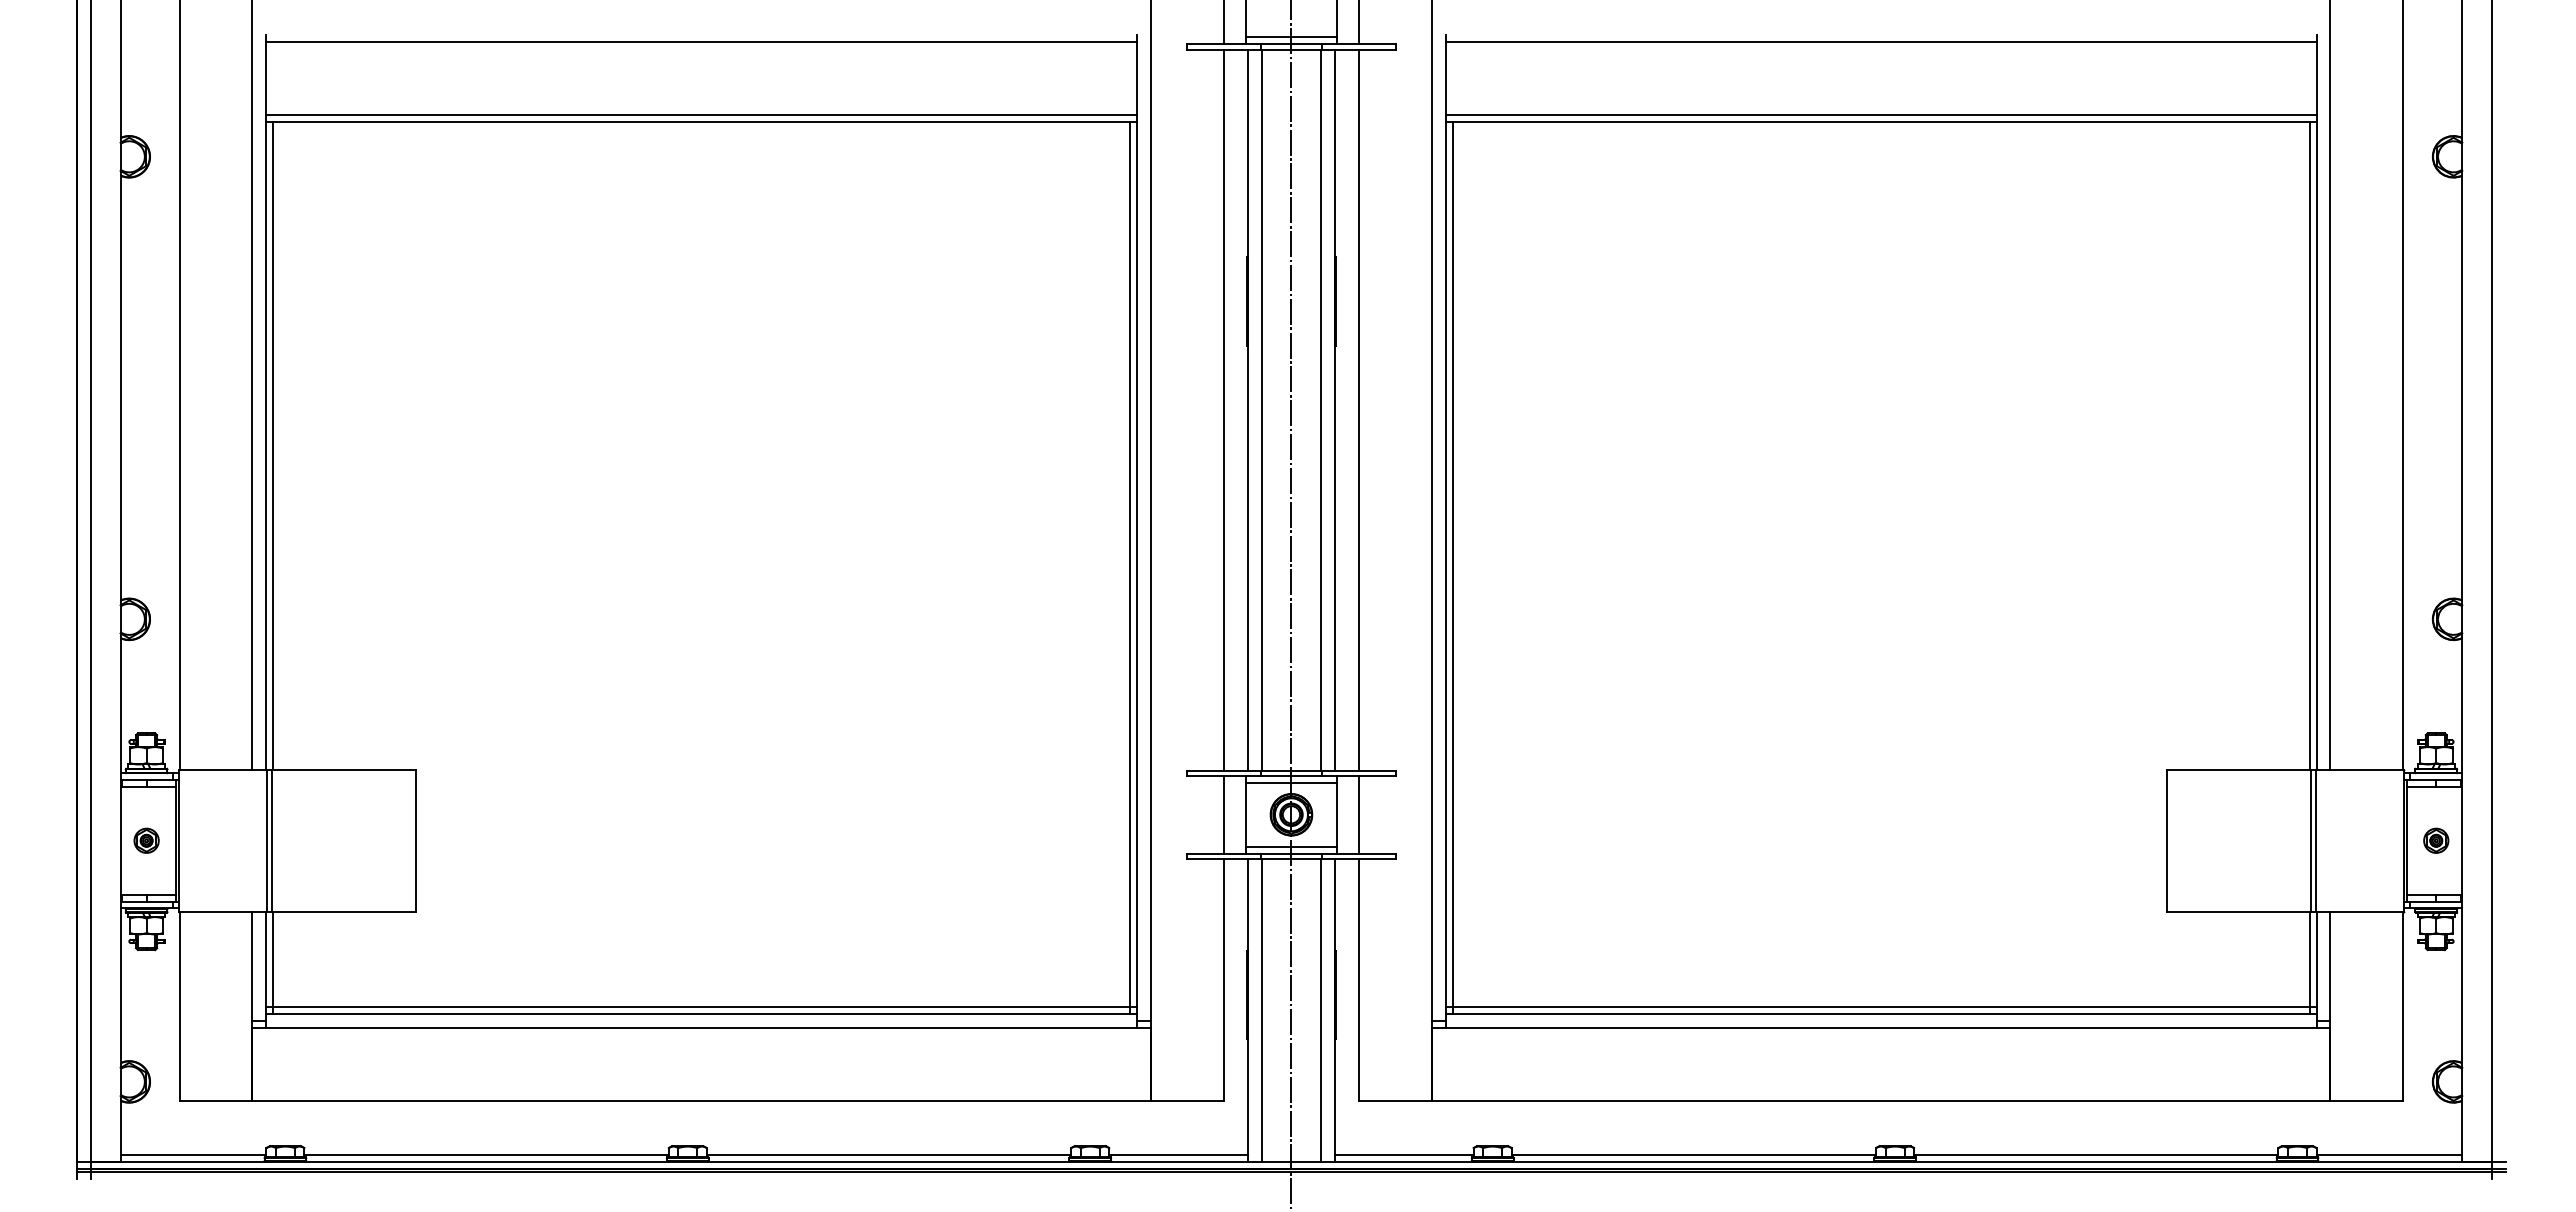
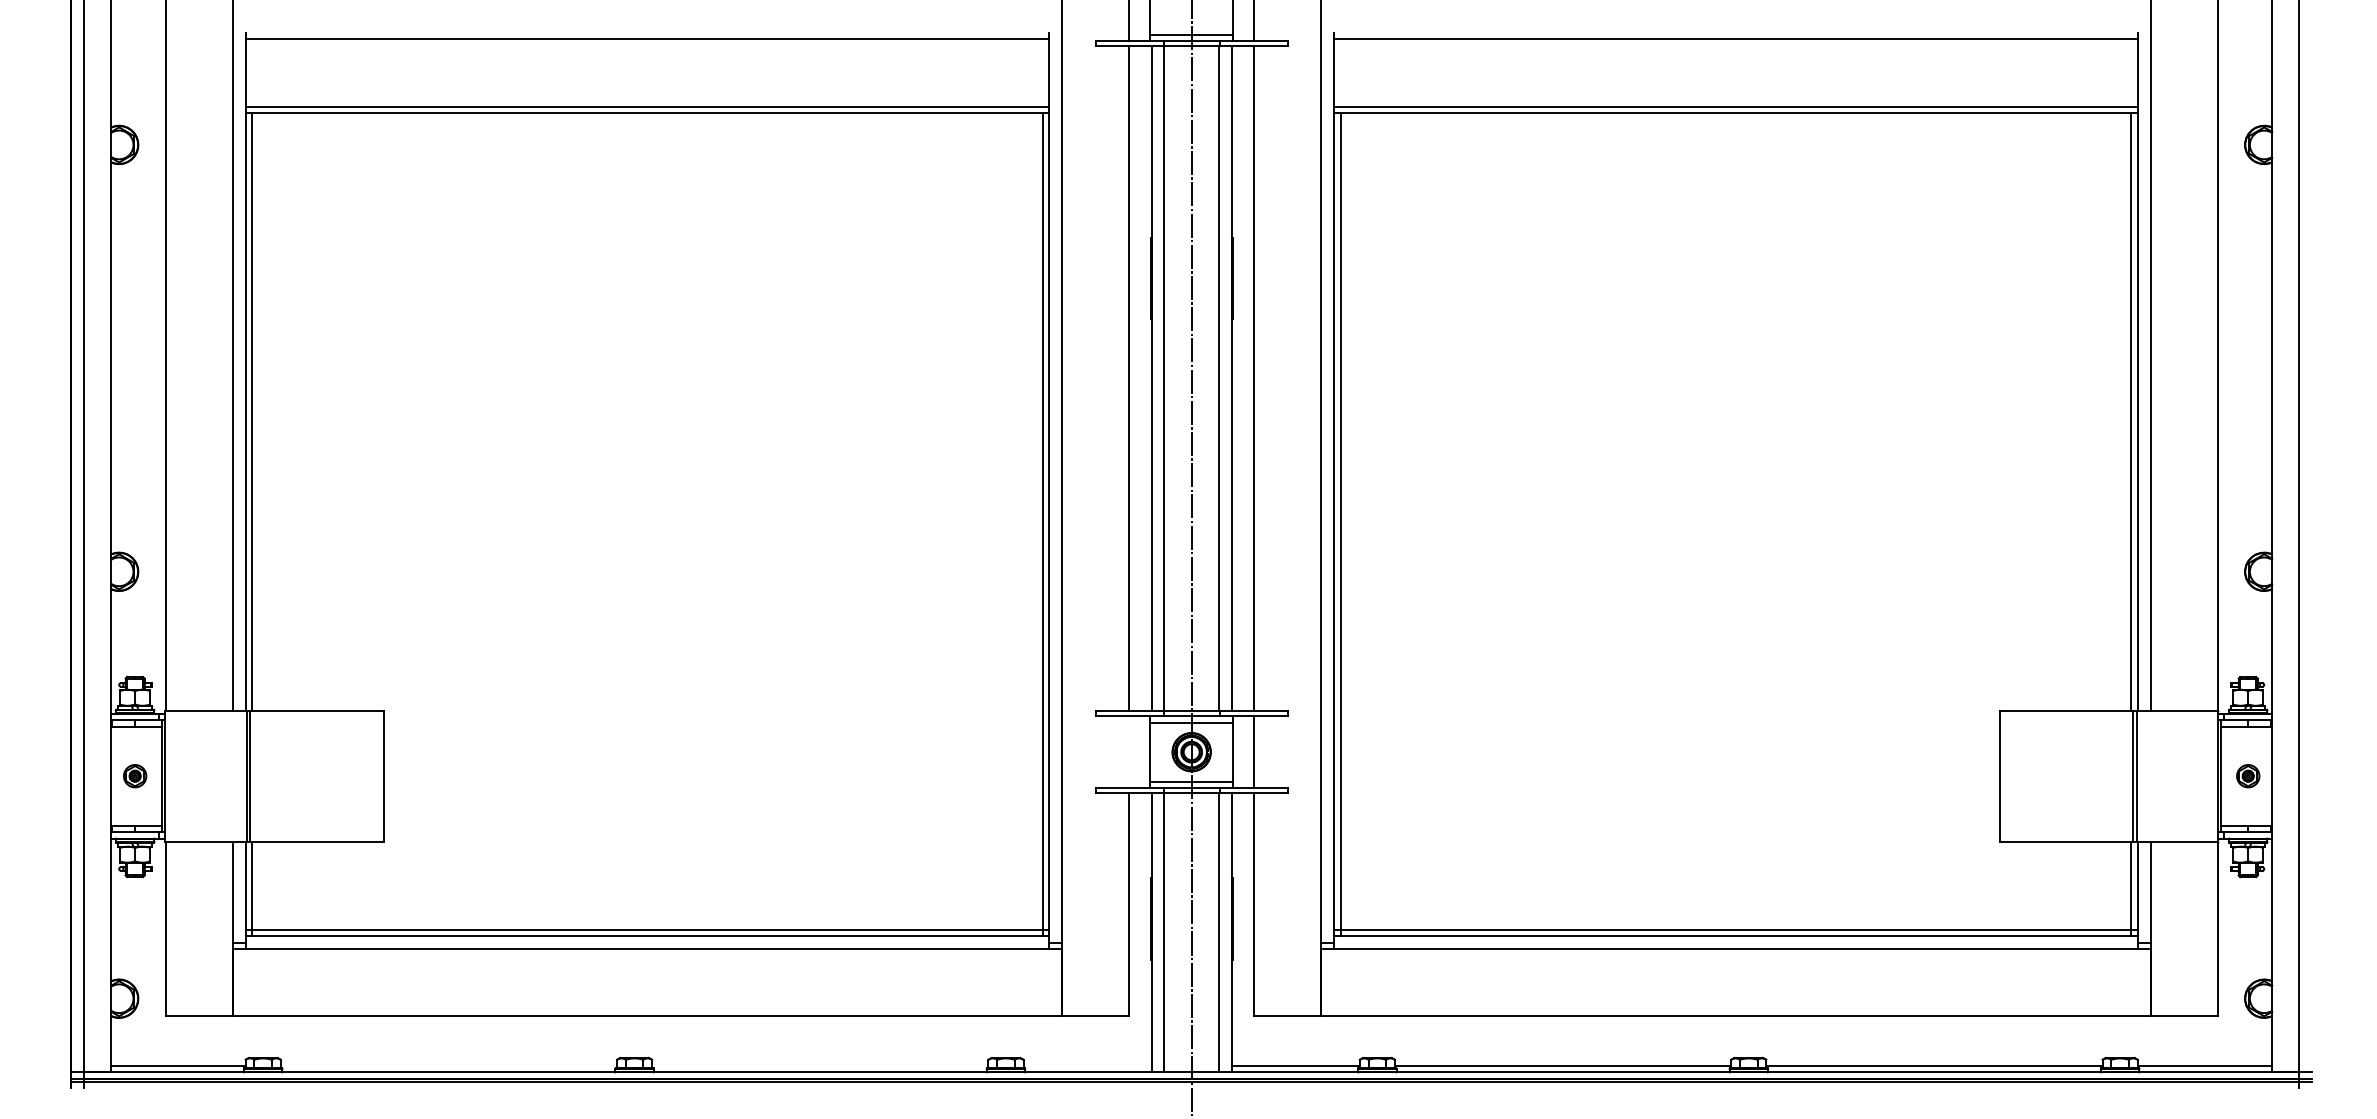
line: (1223, 814) -> (1128, 751), removed
line: (486, 1154) -> (448, 1065), removed
line: (888, 1154) -> (819, 1065), removed
line: (1178, 1154) -> (1087, 1065), removed

